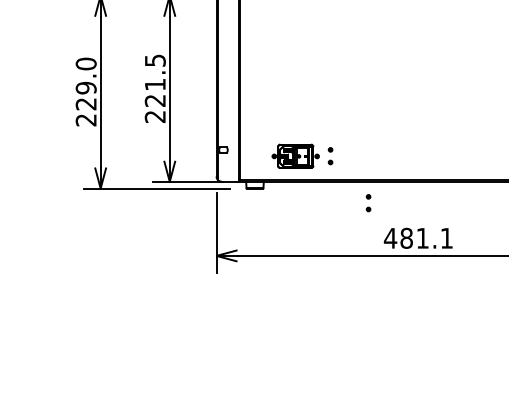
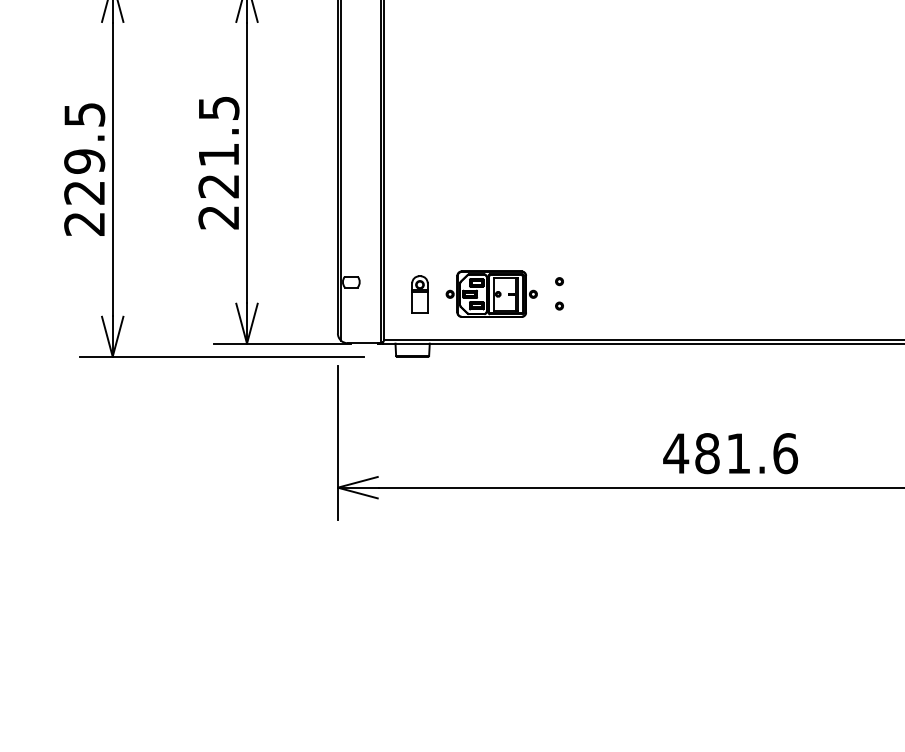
text: (85, 63) -> (83, 113), 229.0 -> 229.5
part: (258, 156) -> (419, 294), added
part: (368, 203) -> (633, 385), removed
text: (446, 237) -> (784, 451), 481.1 -> 481.6

